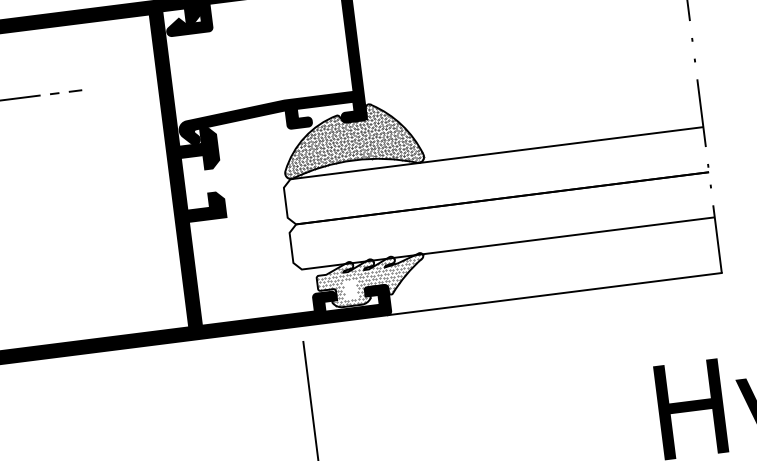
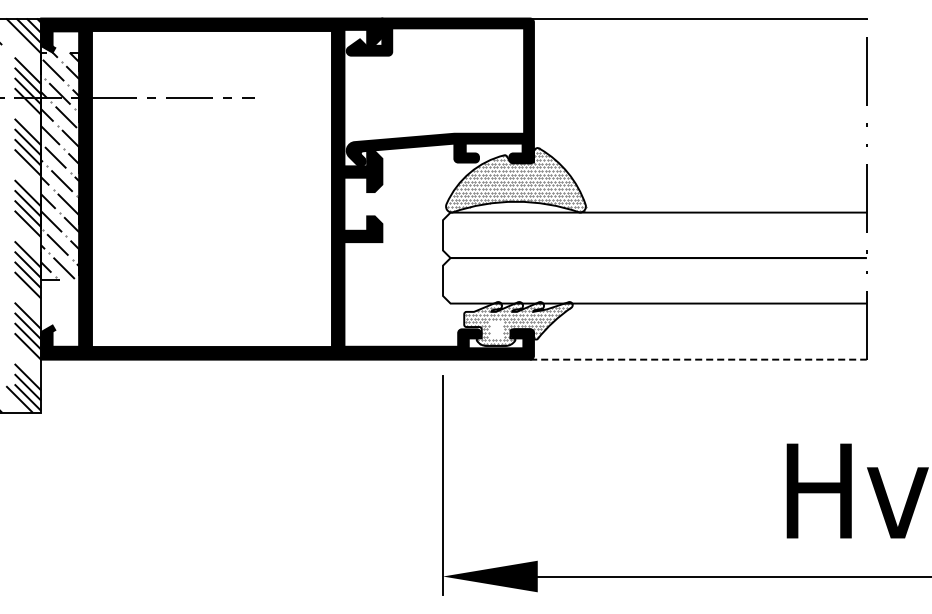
hatch: (350, 139) -> (515, 180), removed
line: (554, 293) -> (698, 359), solid -> dashed

